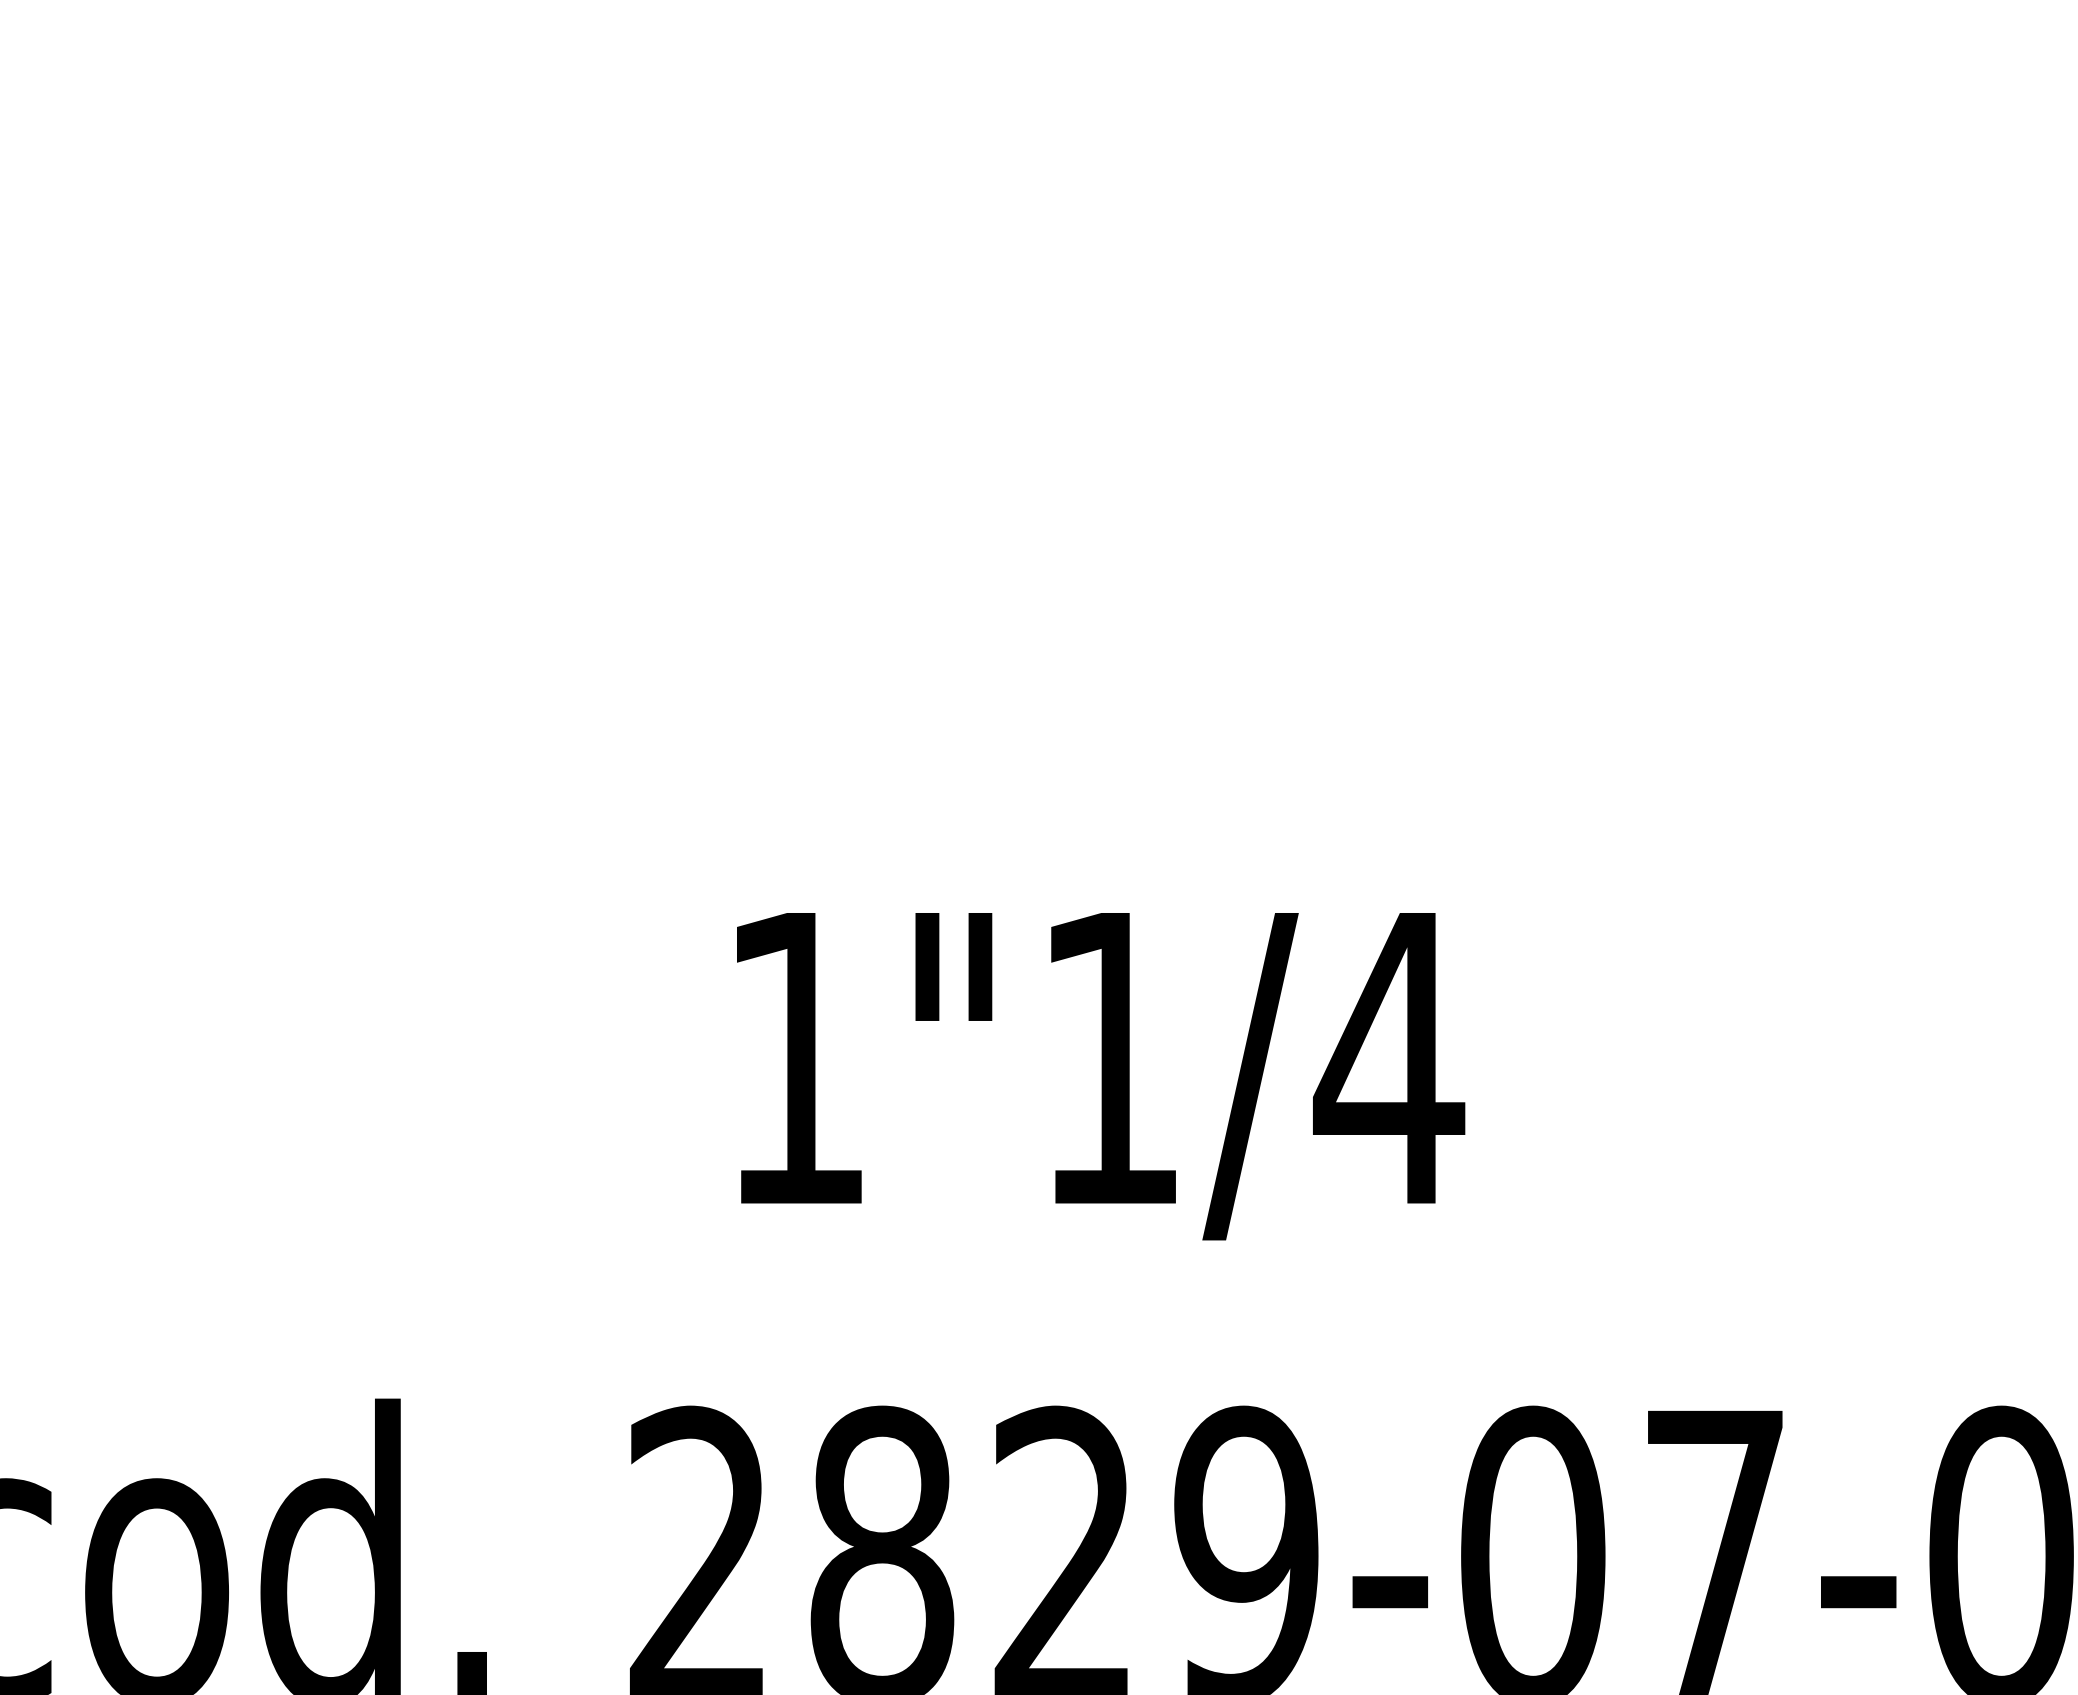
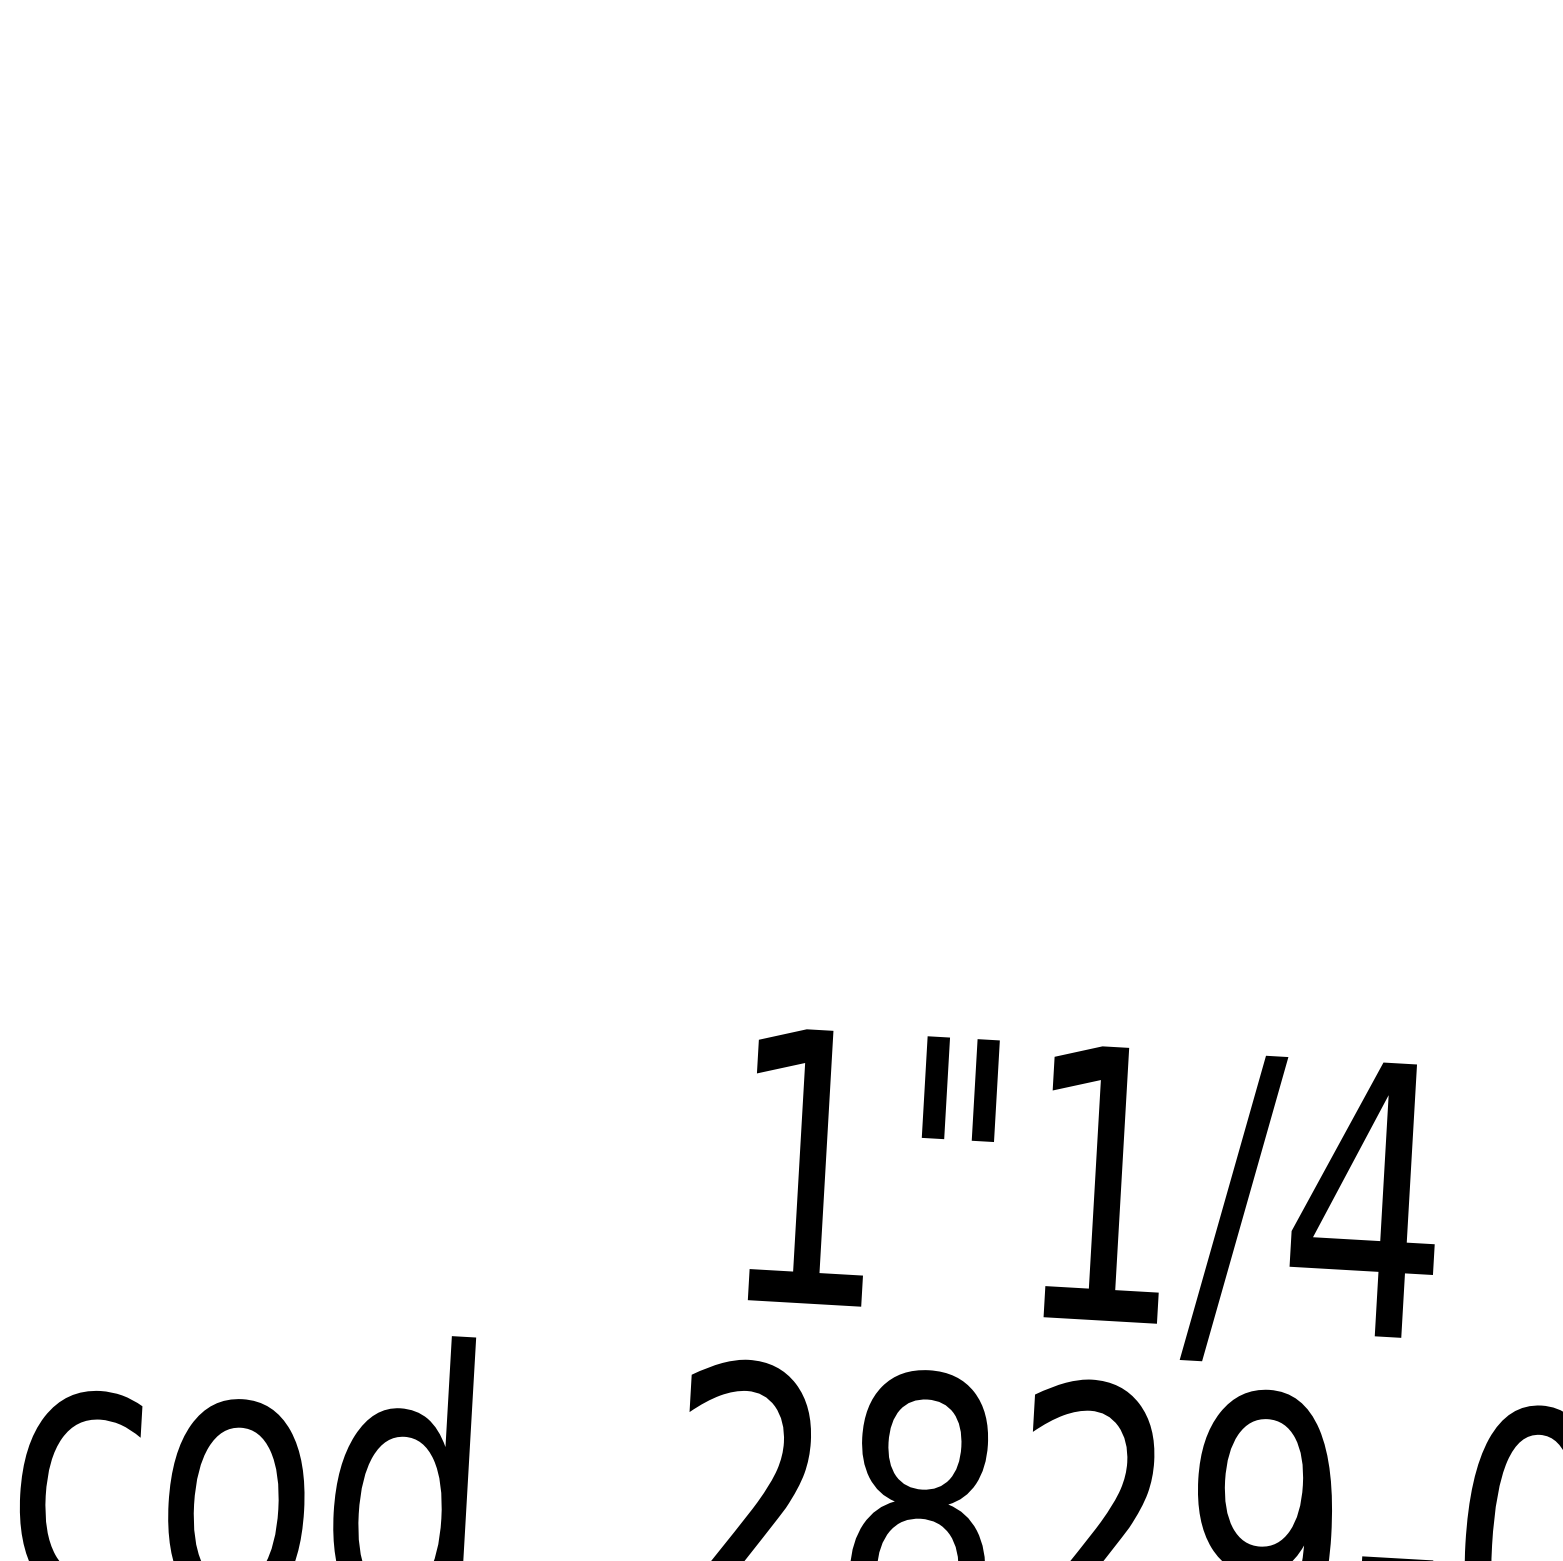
text: (1101, 1076) -> (1093, 1200), moved

